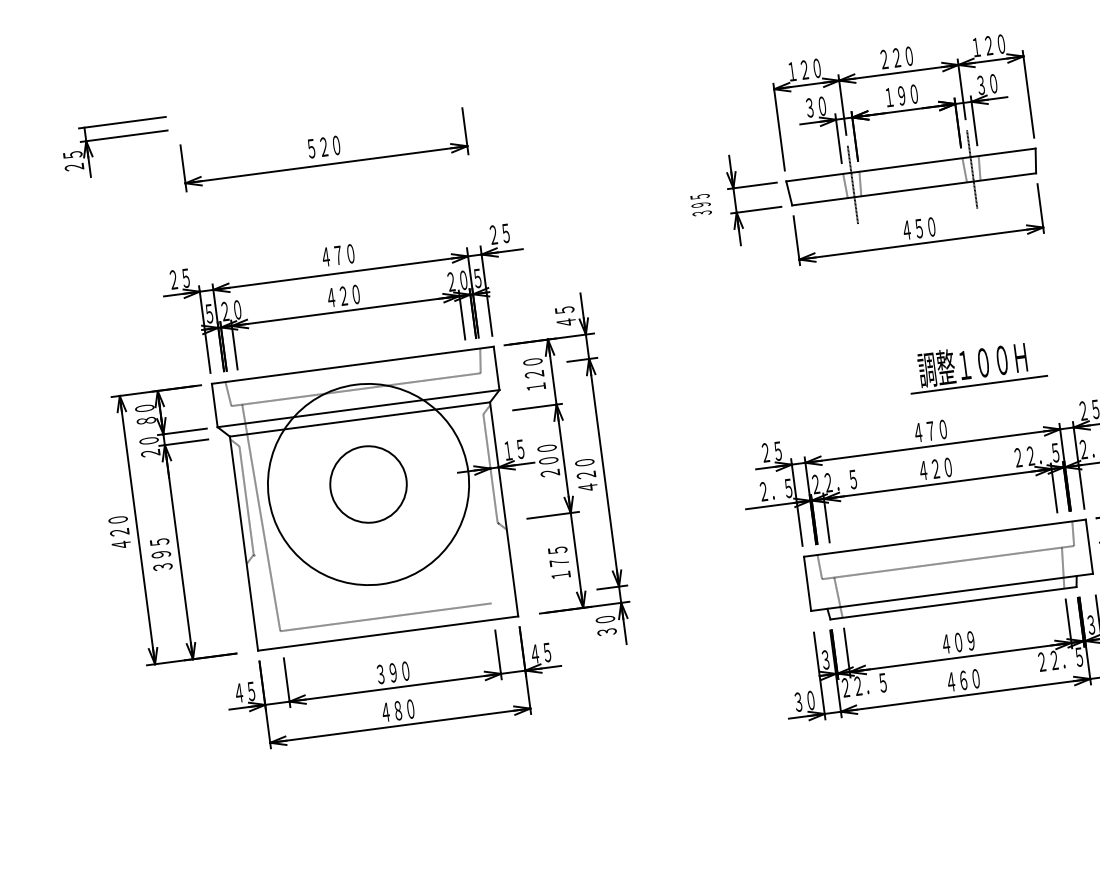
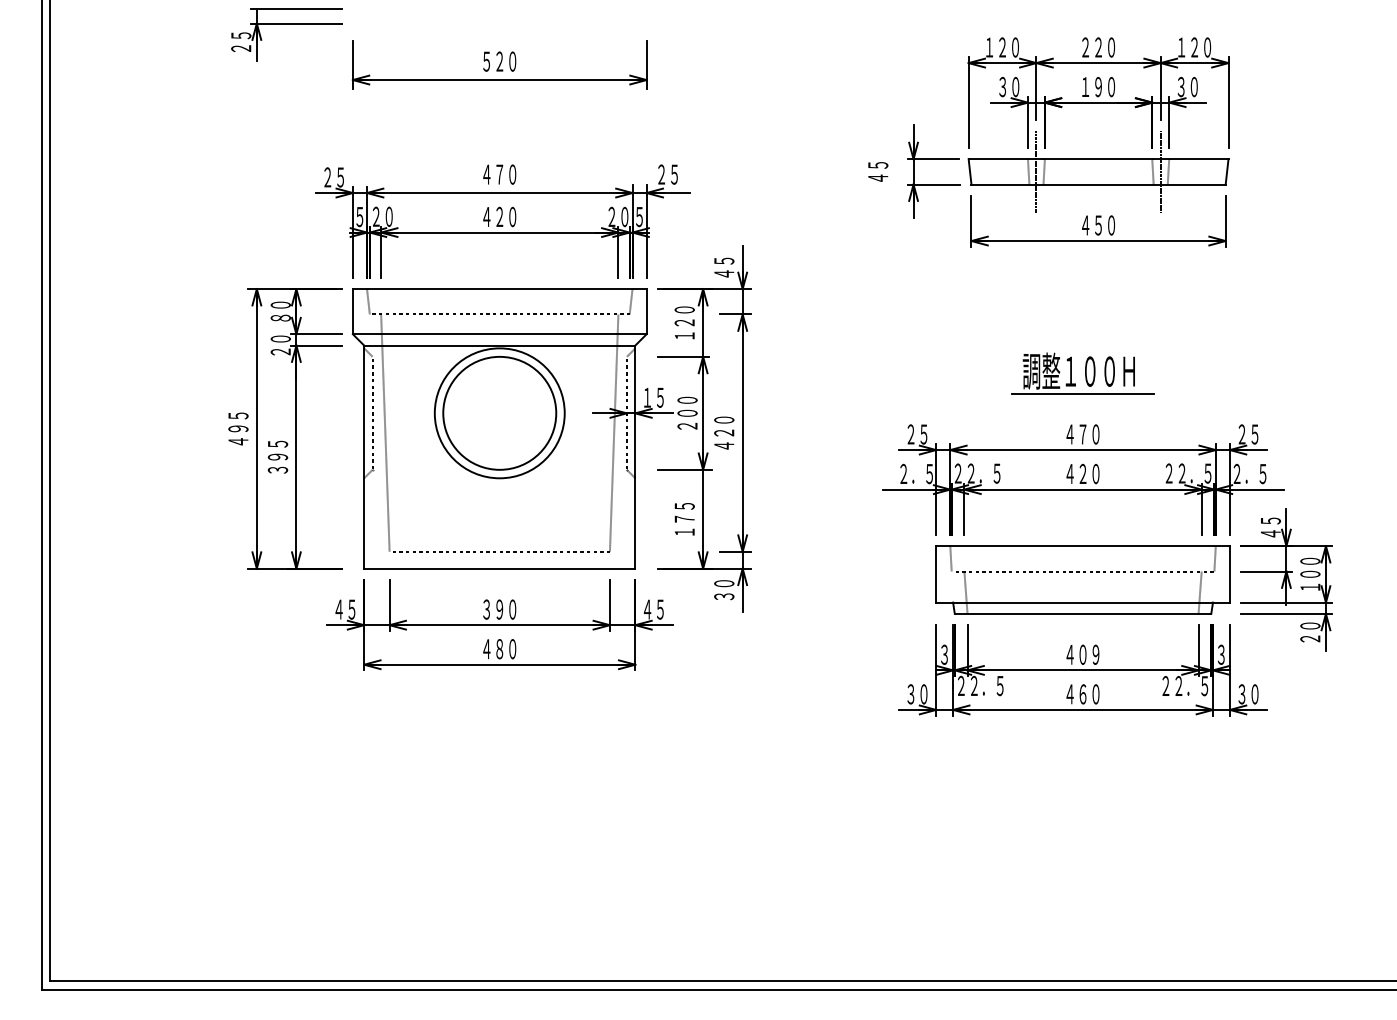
text: (701, 204) -> (878, 171), ３９５ -> ４５
part: (976, 365) -> (1082, 373), moved
circle: (368, 483) -> (499, 412), size x1.43
circle: (368, 484) -> (499, 413), size x0.62
line: (480, 488) -> (613, 432), added
text: (119, 526) -> (238, 422), ４２０ -> ４９５

